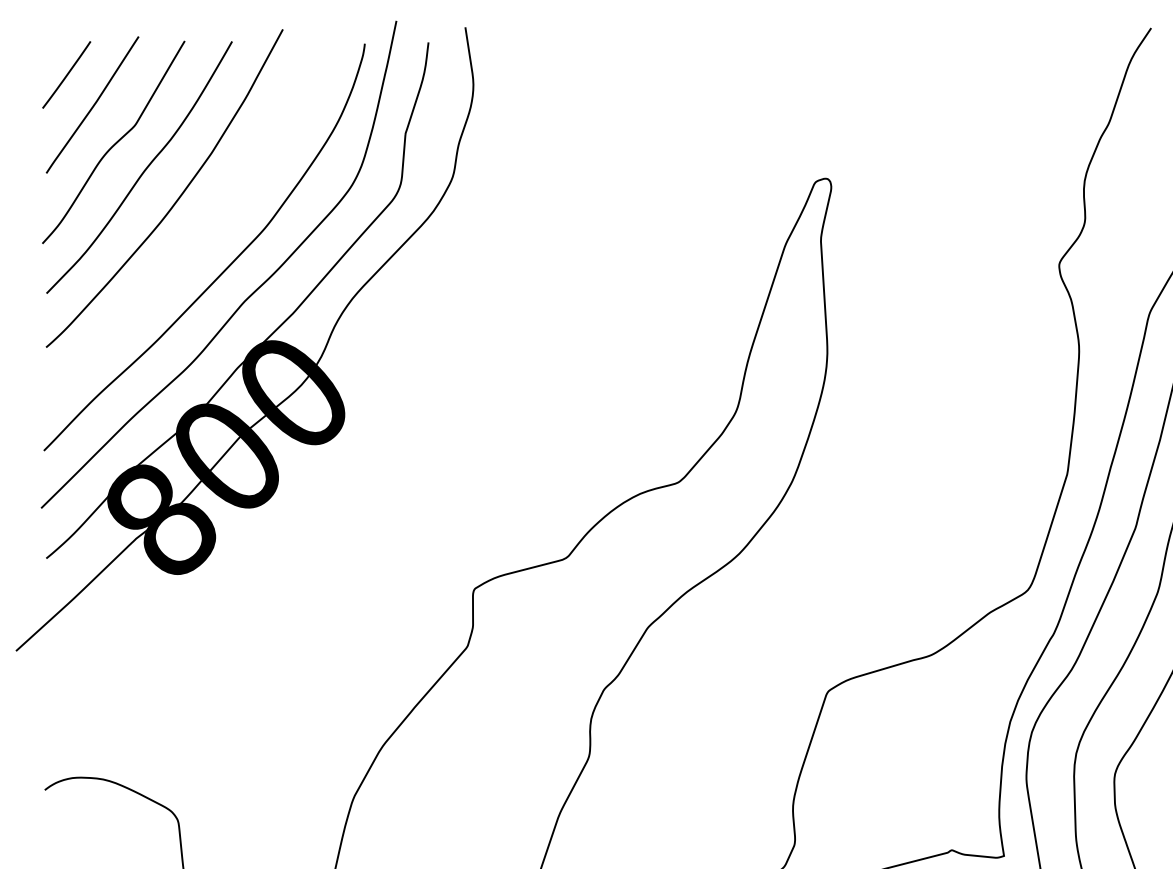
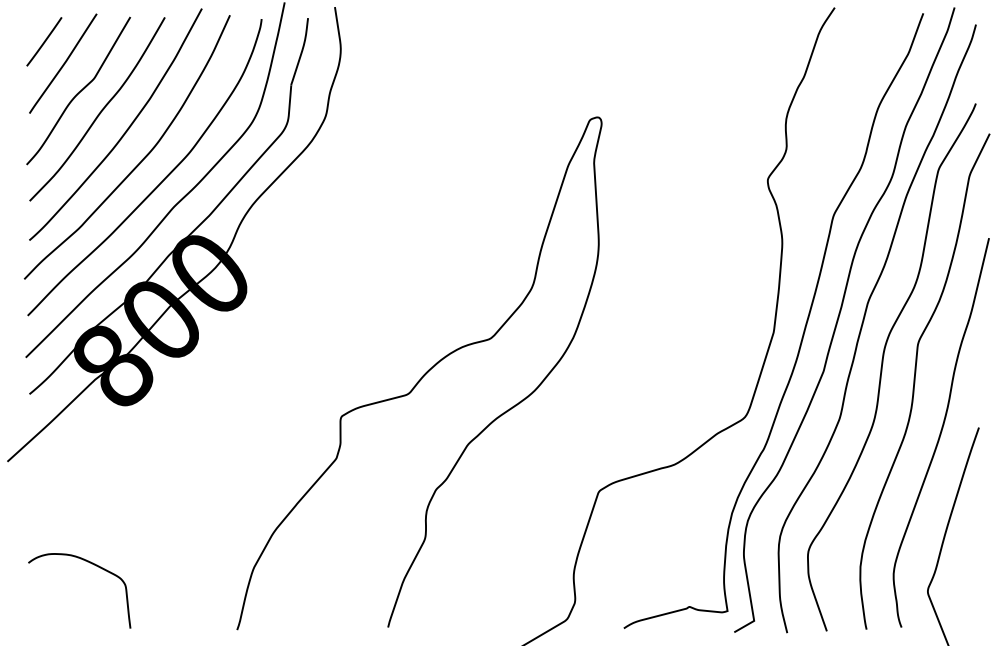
curve: (201, 235) -> (142, 158), added

